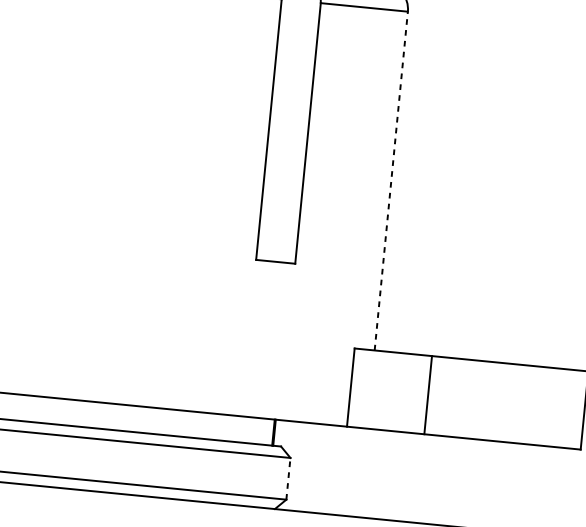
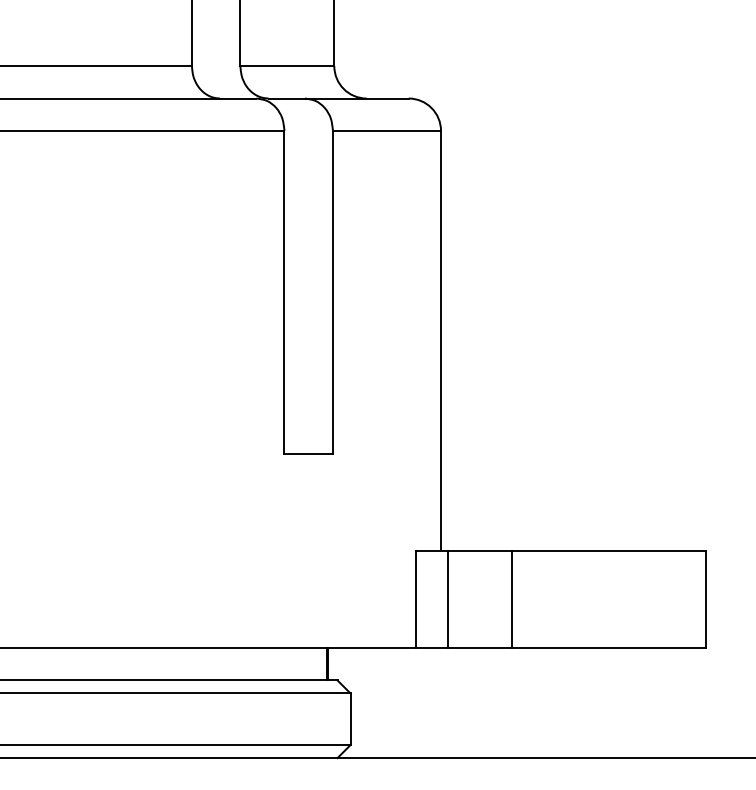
line: (391, 180) -> (441, 340), dashed -> solid
line: (376, 389) -> (447, 599), added
line: (288, 479) -> (350, 719), dashed -> solid

